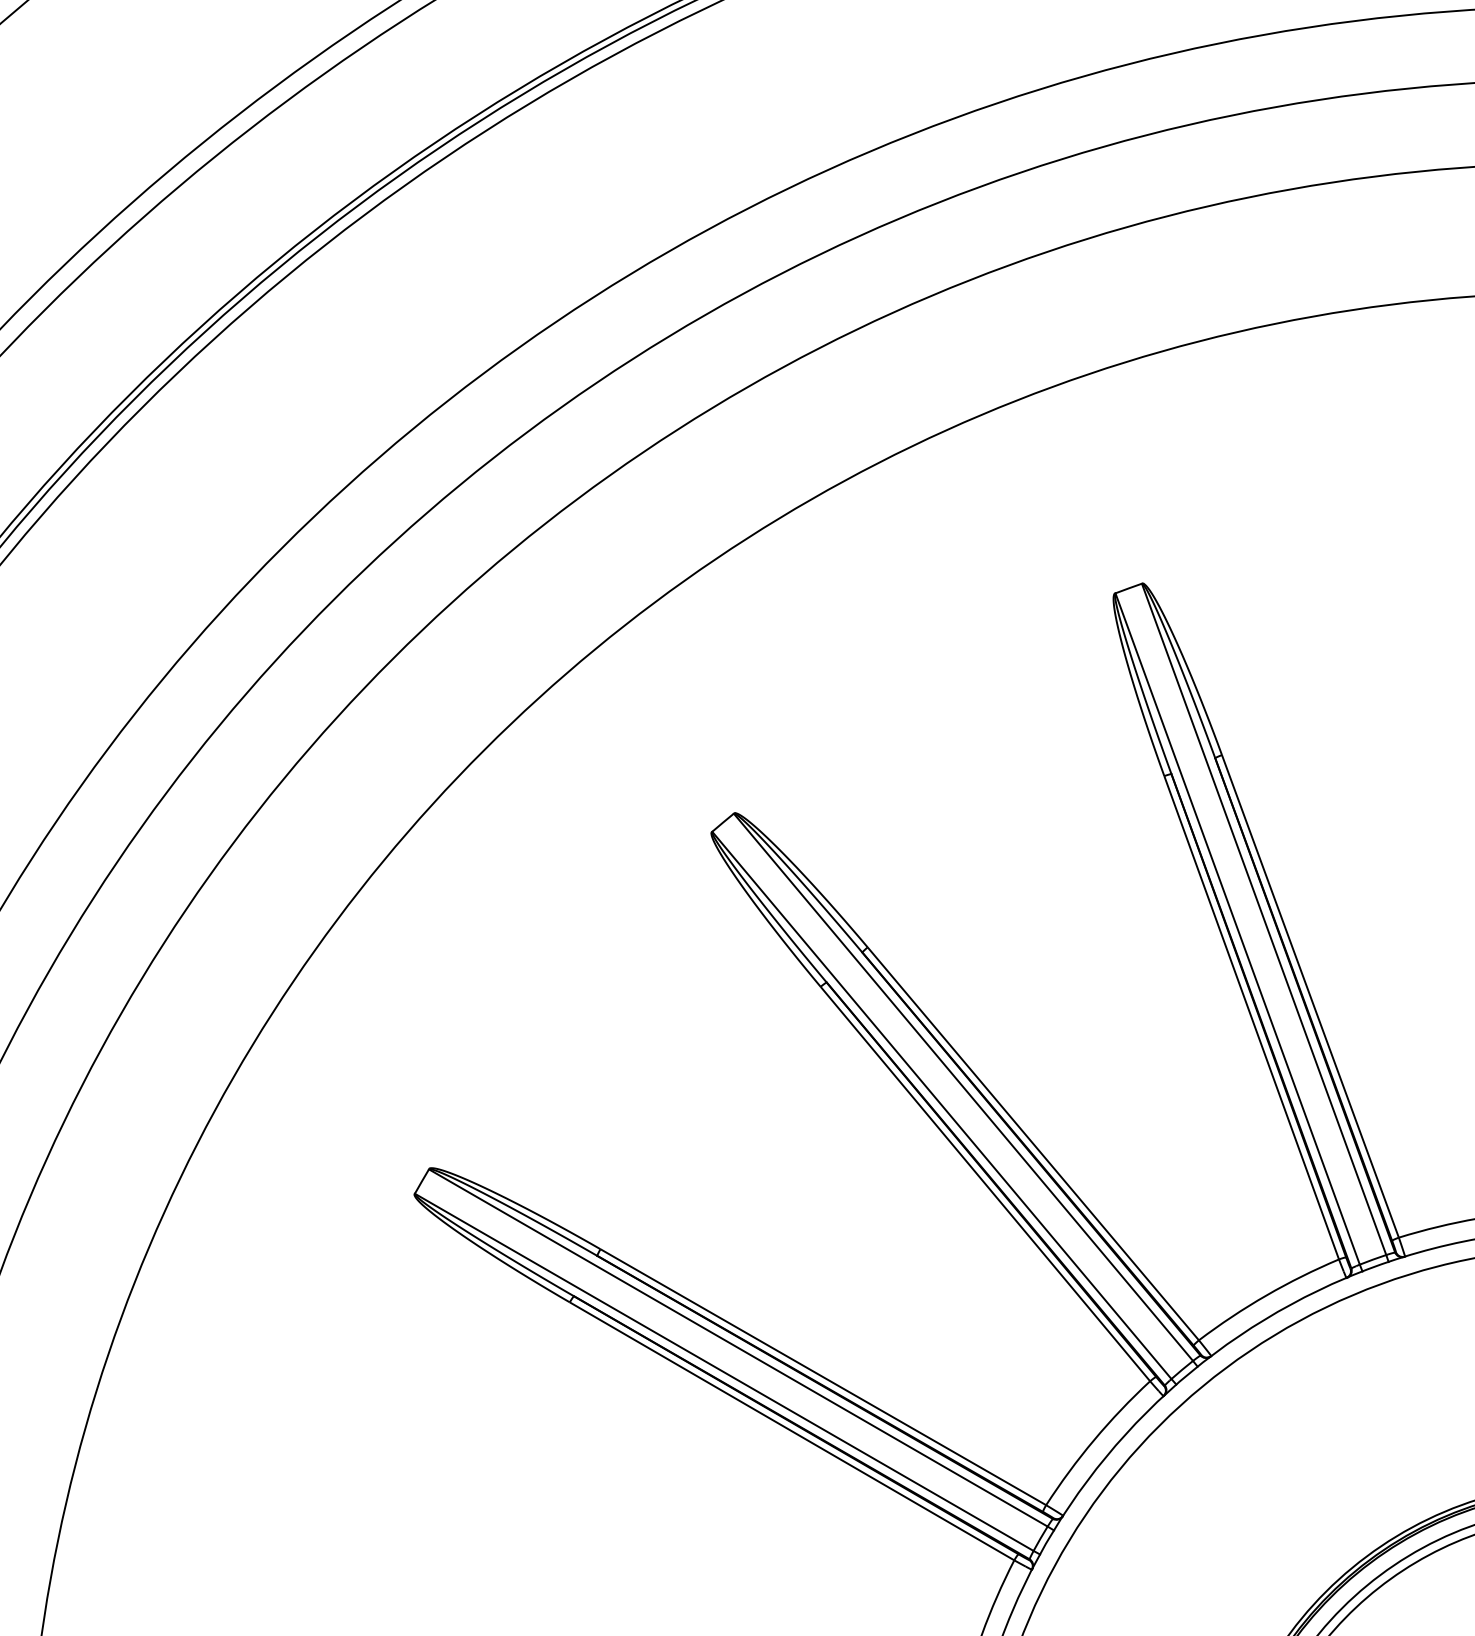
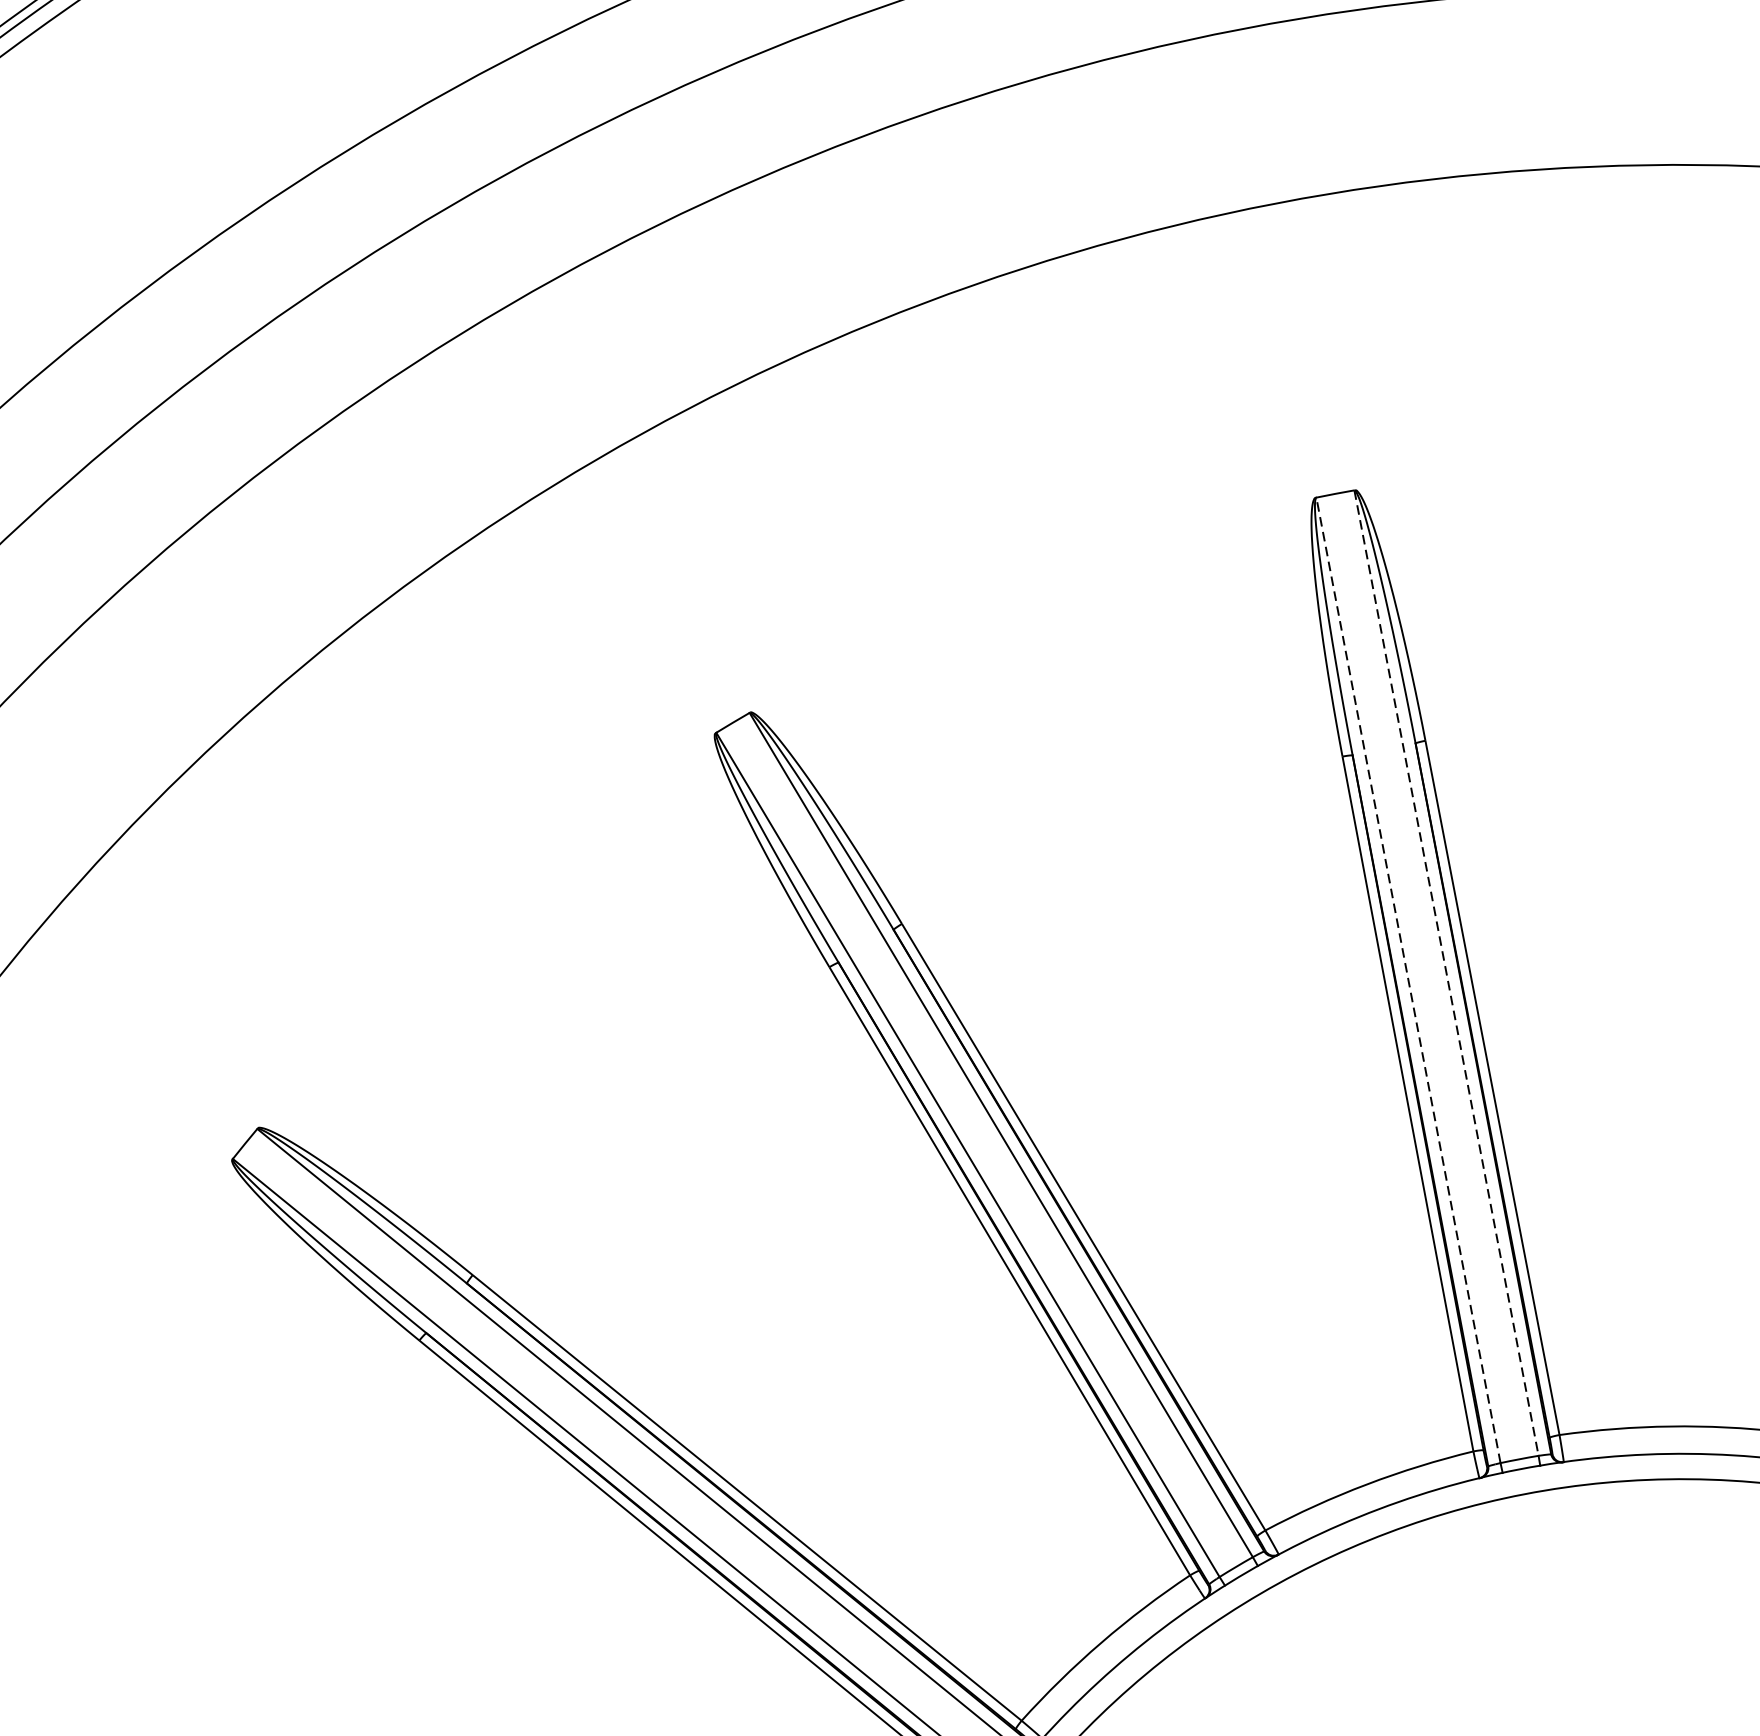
line: (1264, 919) -> (1447, 973), solid -> dashed
line: (1237, 928) -> (1408, 979), solid -> dashed

